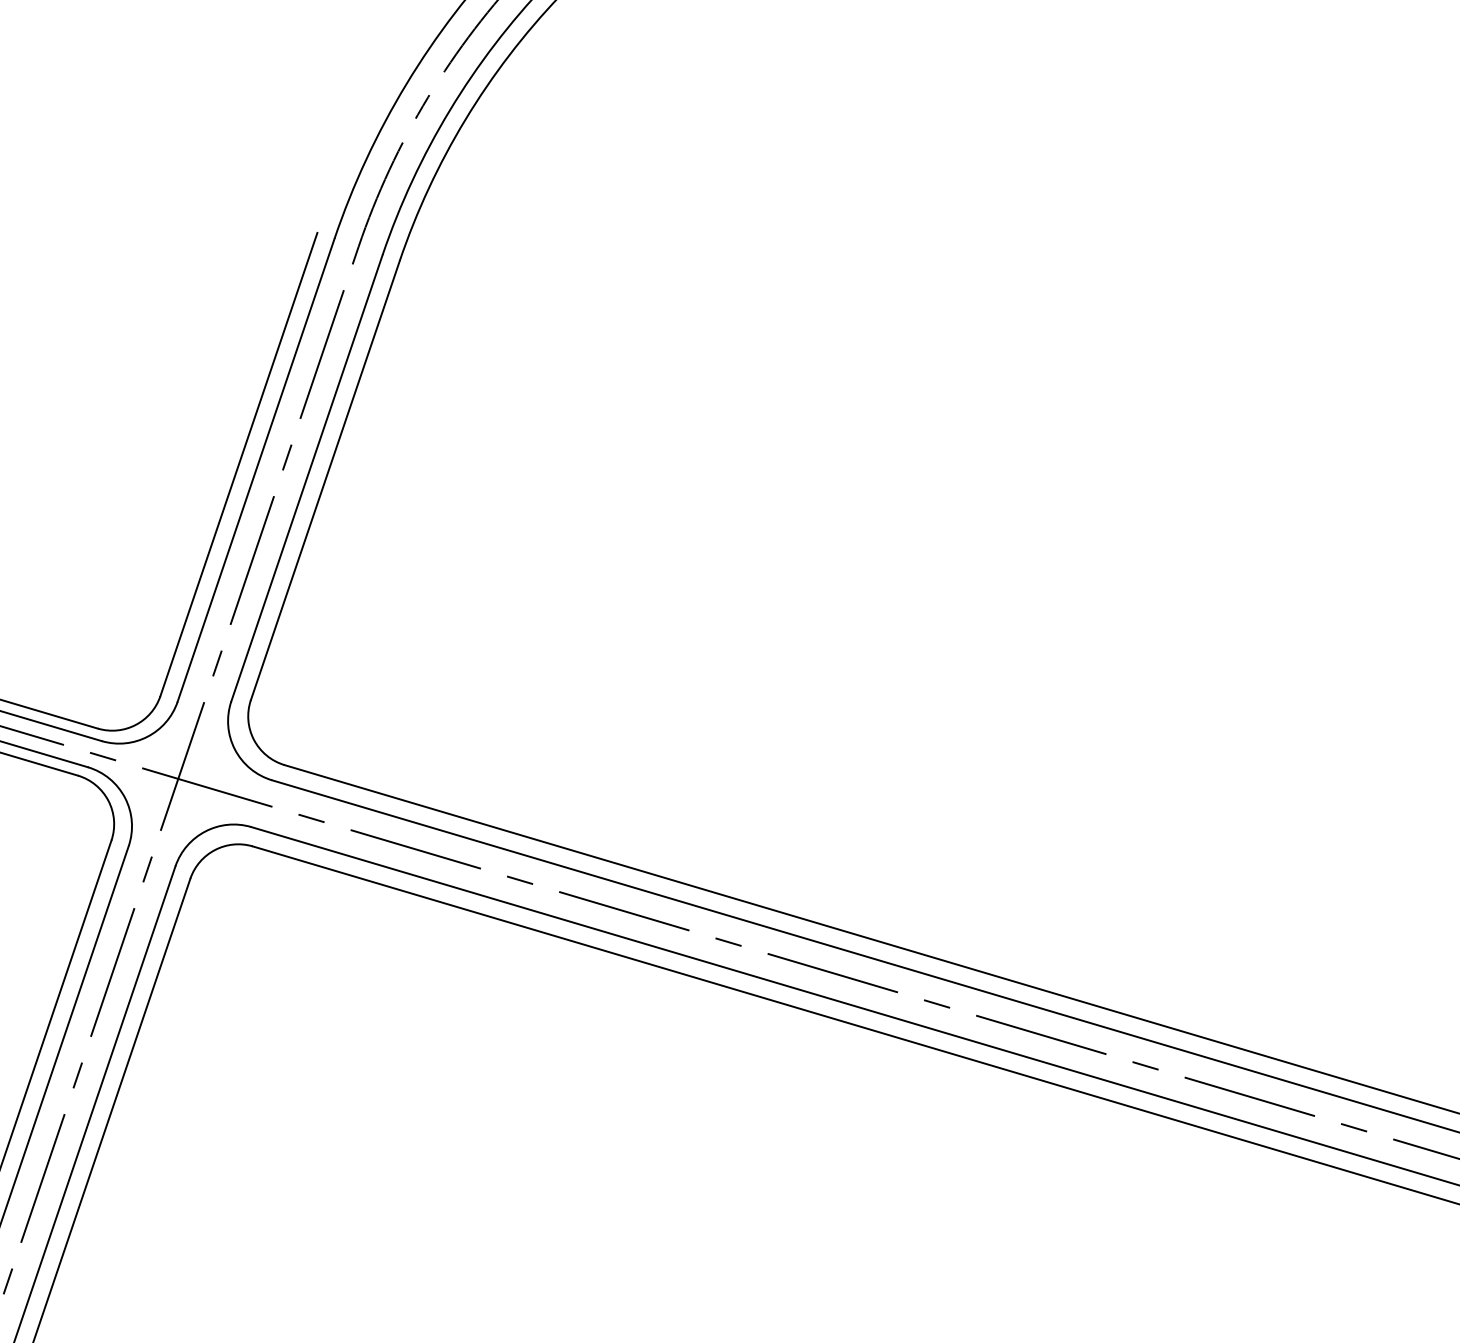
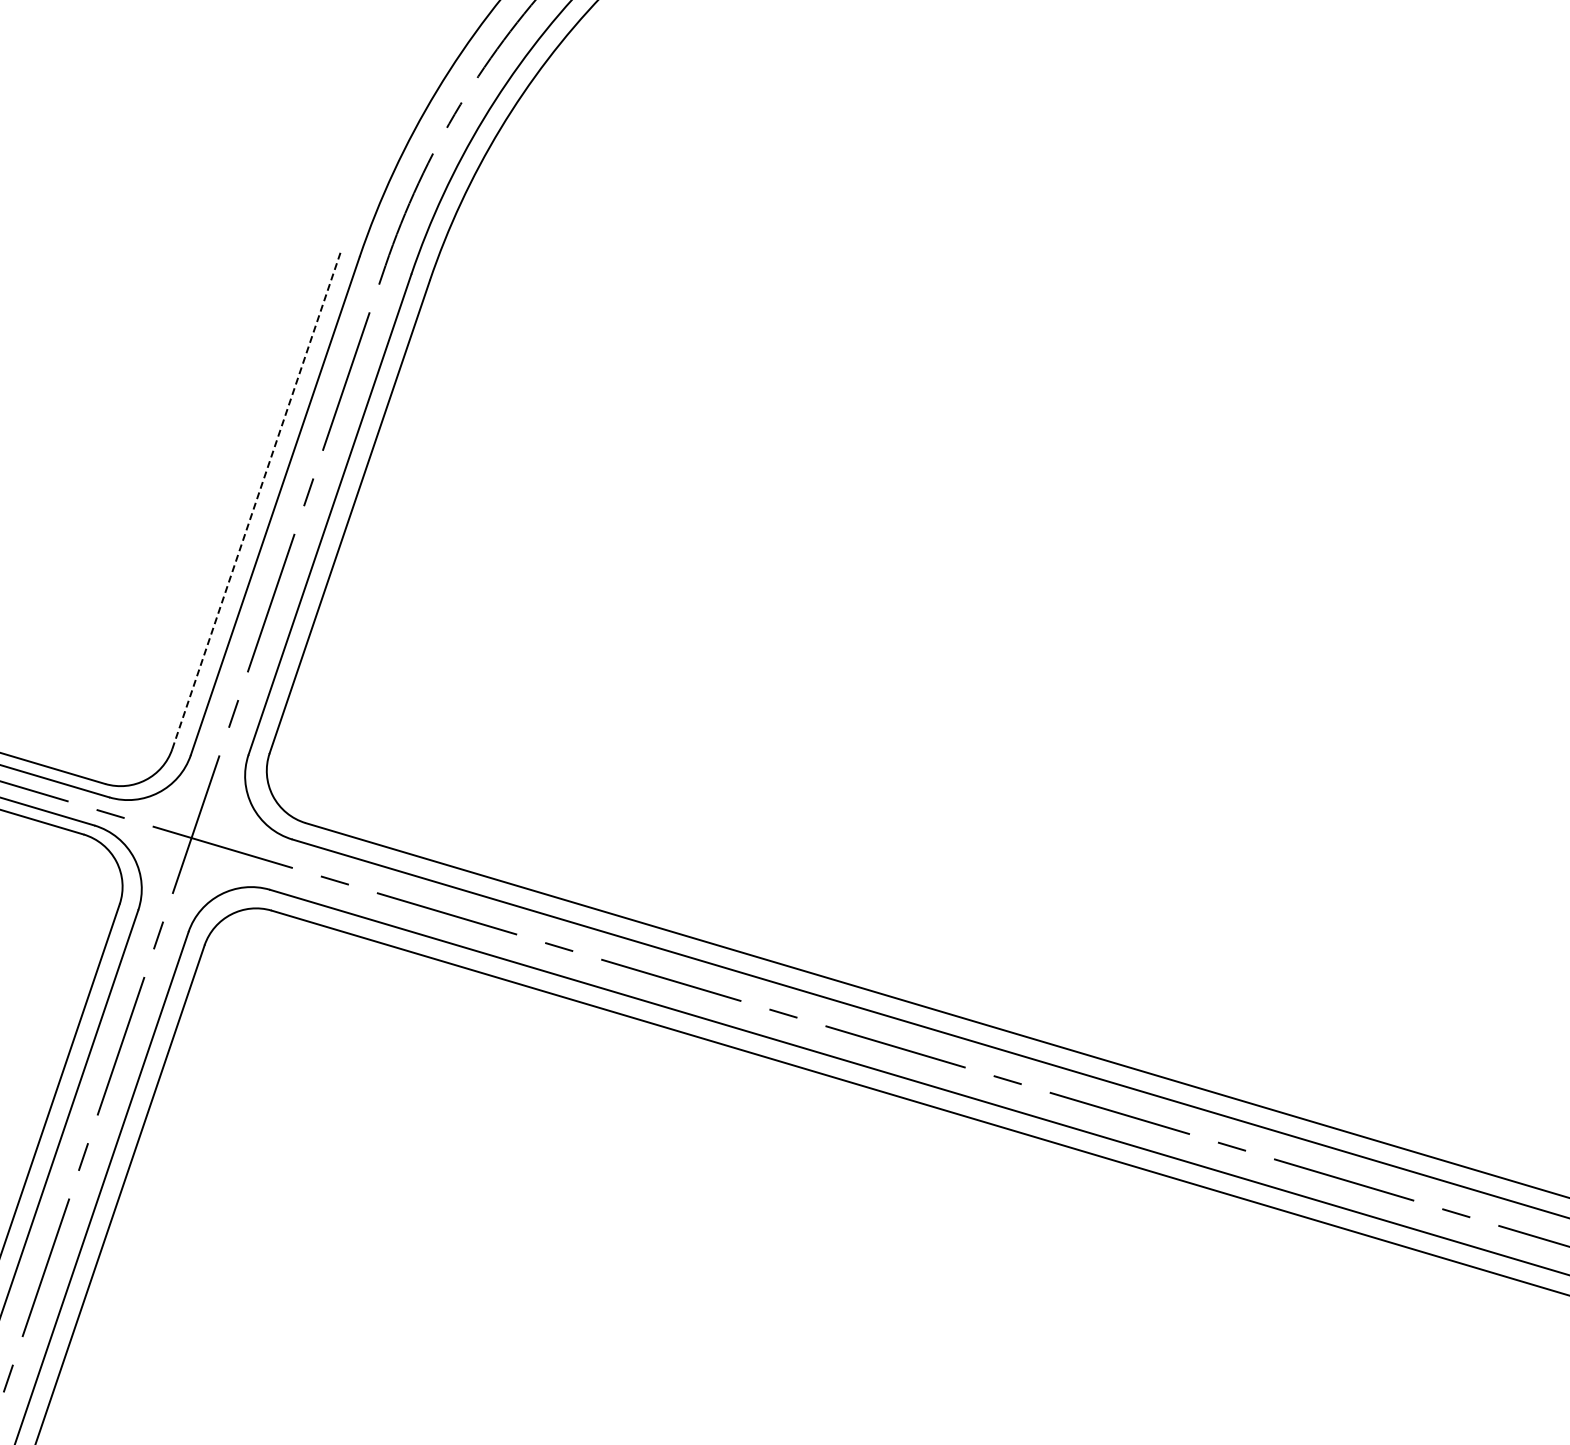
line: (238, 464) -> (256, 499), solid -> dashed

